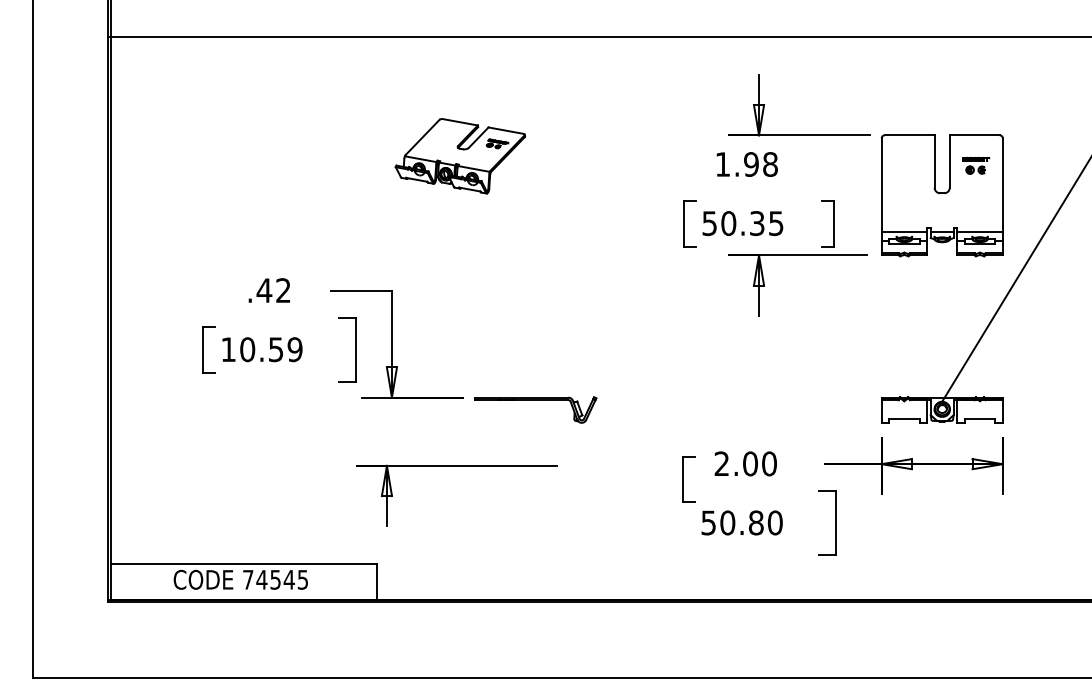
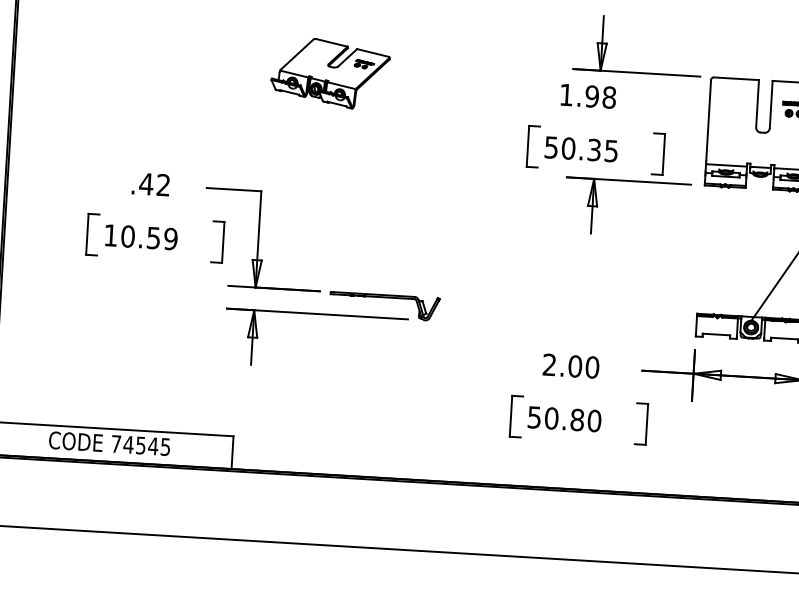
part: (346, 349) -> (217, 241), size x0.71
part: (456, 466) -> (316, 314), moved
part: (688, 479) -> (516, 416), moved
part: (826, 523) -> (640, 424), size x0.71

